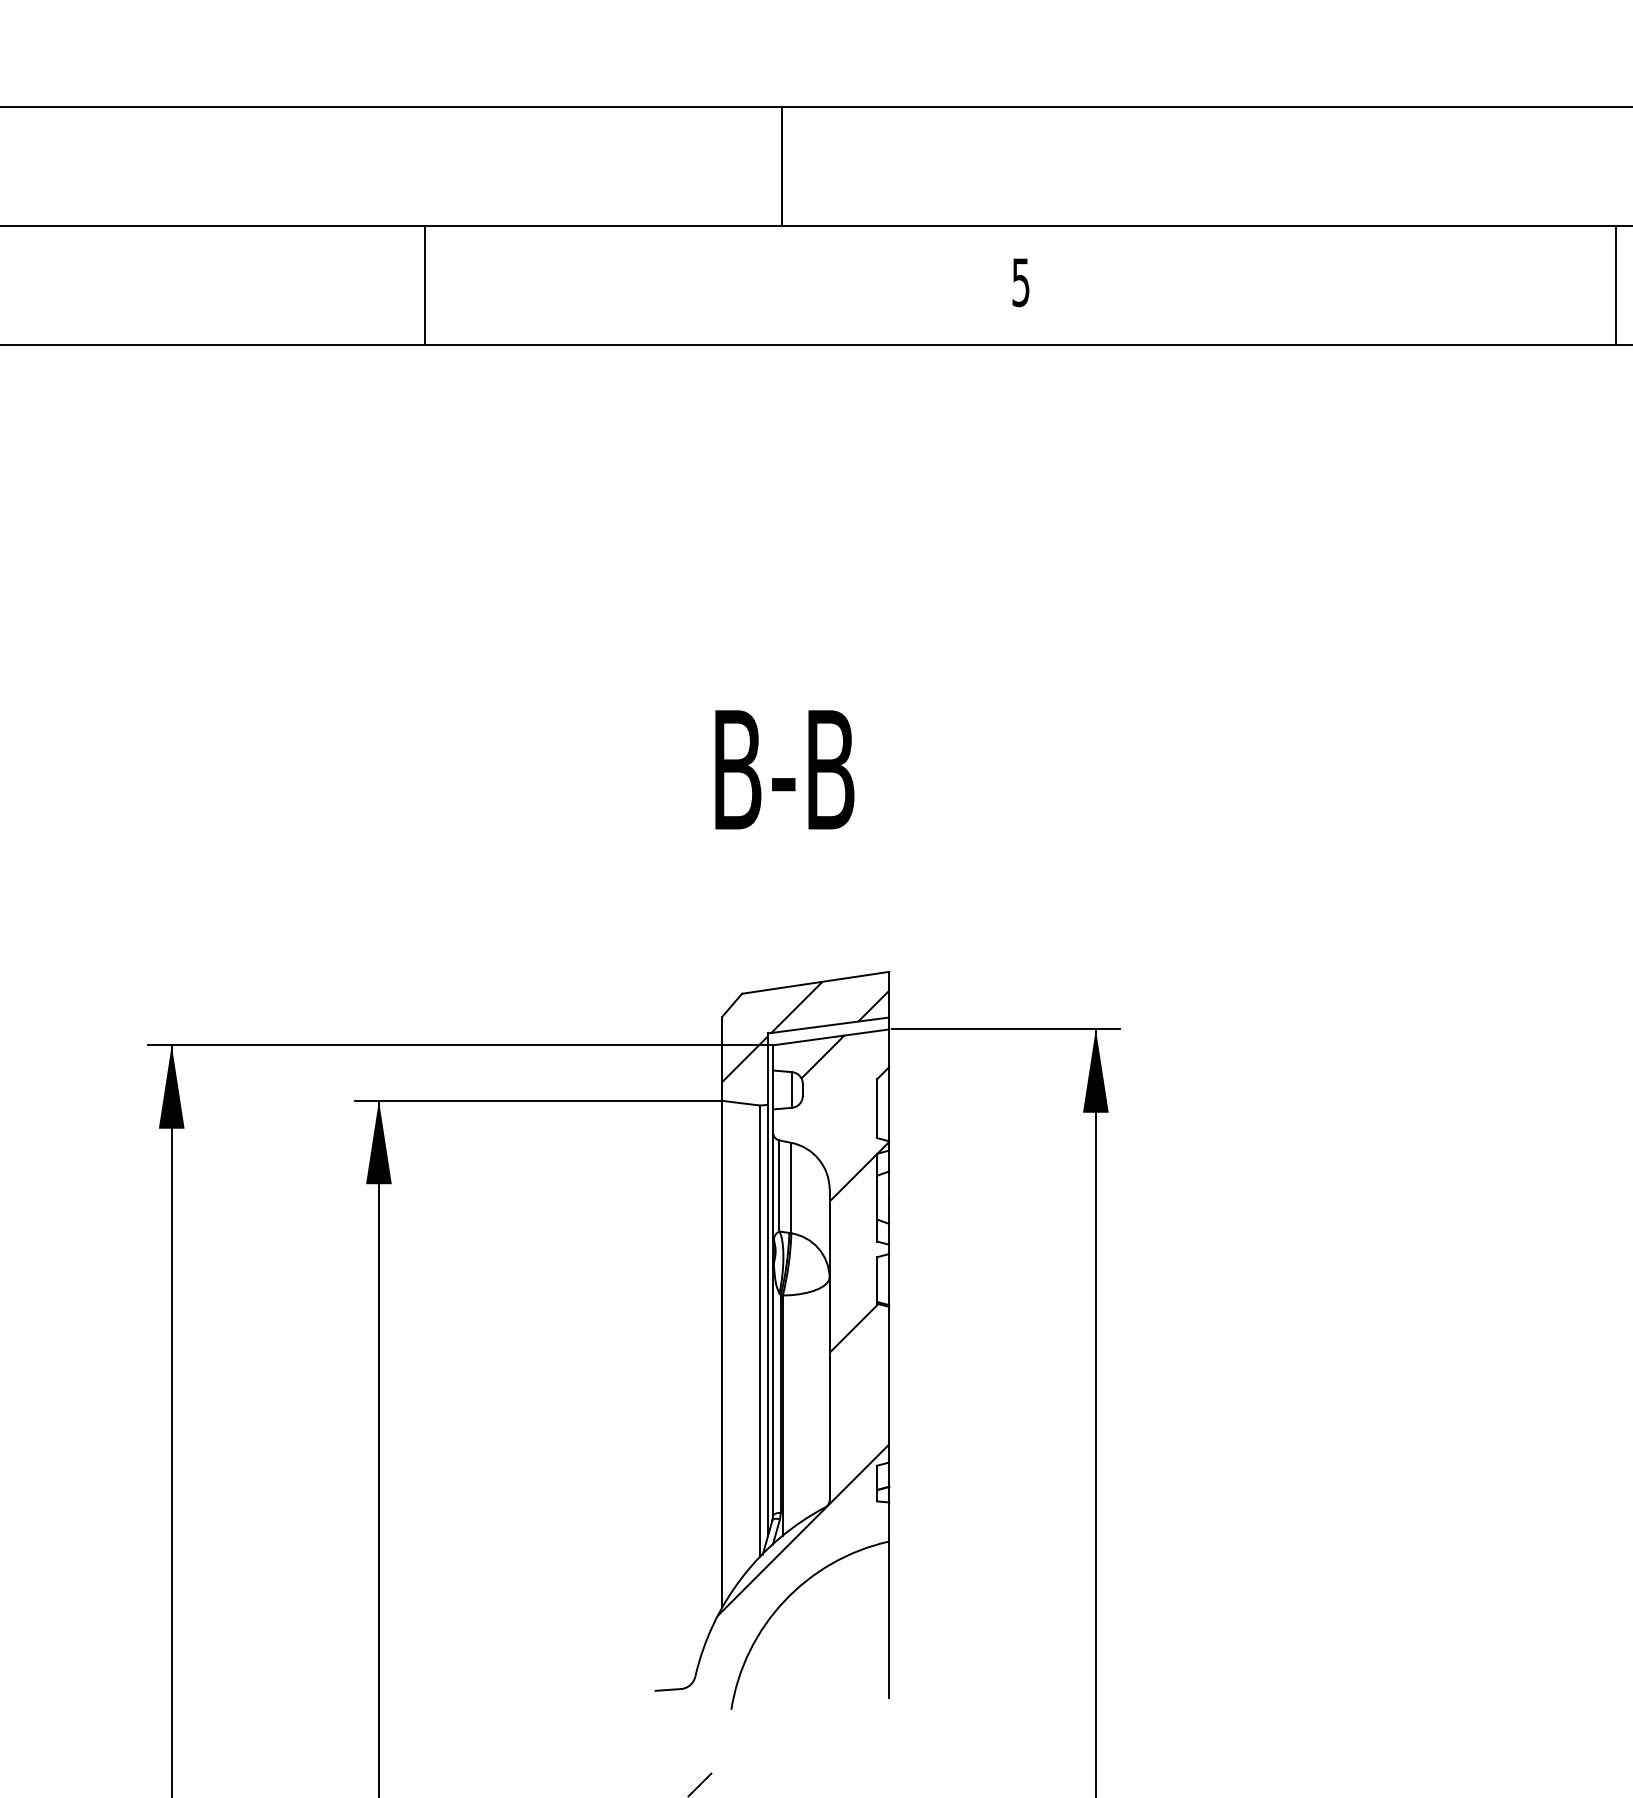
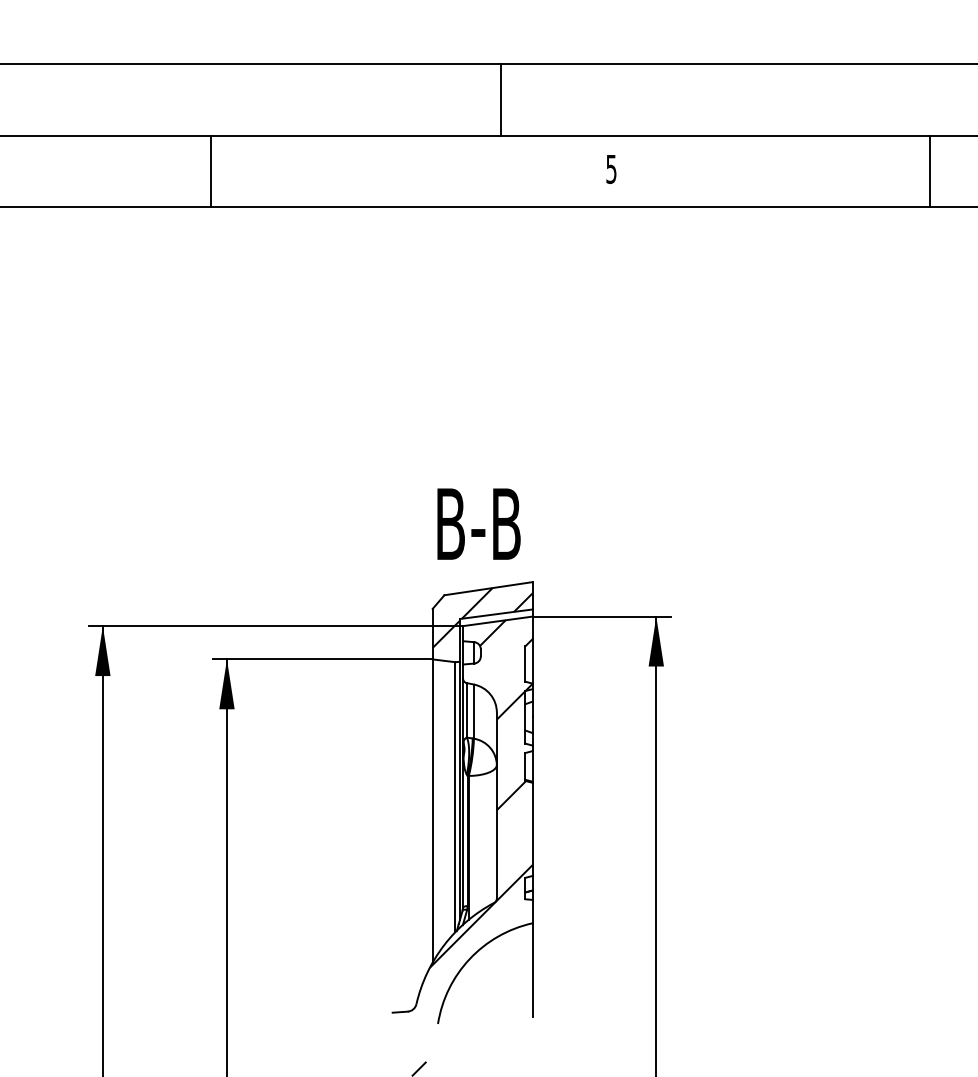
line: (782, 165) -> (501, 99), moved
line: (424, 284) -> (211, 170), moved
line: (1615, 284) -> (929, 170), moved
text: (783, 768) -> (478, 523), moved

